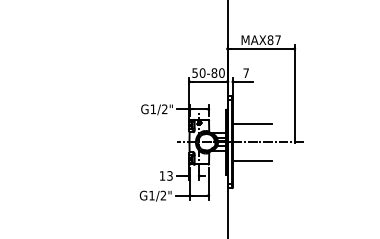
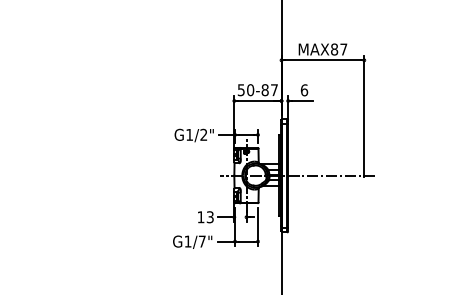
text: (221, 73) -> (274, 90), 50-80 -> 50-87
text: (246, 73) -> (304, 90), 7 -> 6
line: (252, 123) -> (312, 152), removed
line: (252, 160) -> (312, 198), removed
text: (162, 195) -> (201, 241), G1/2" -> G1/7"

